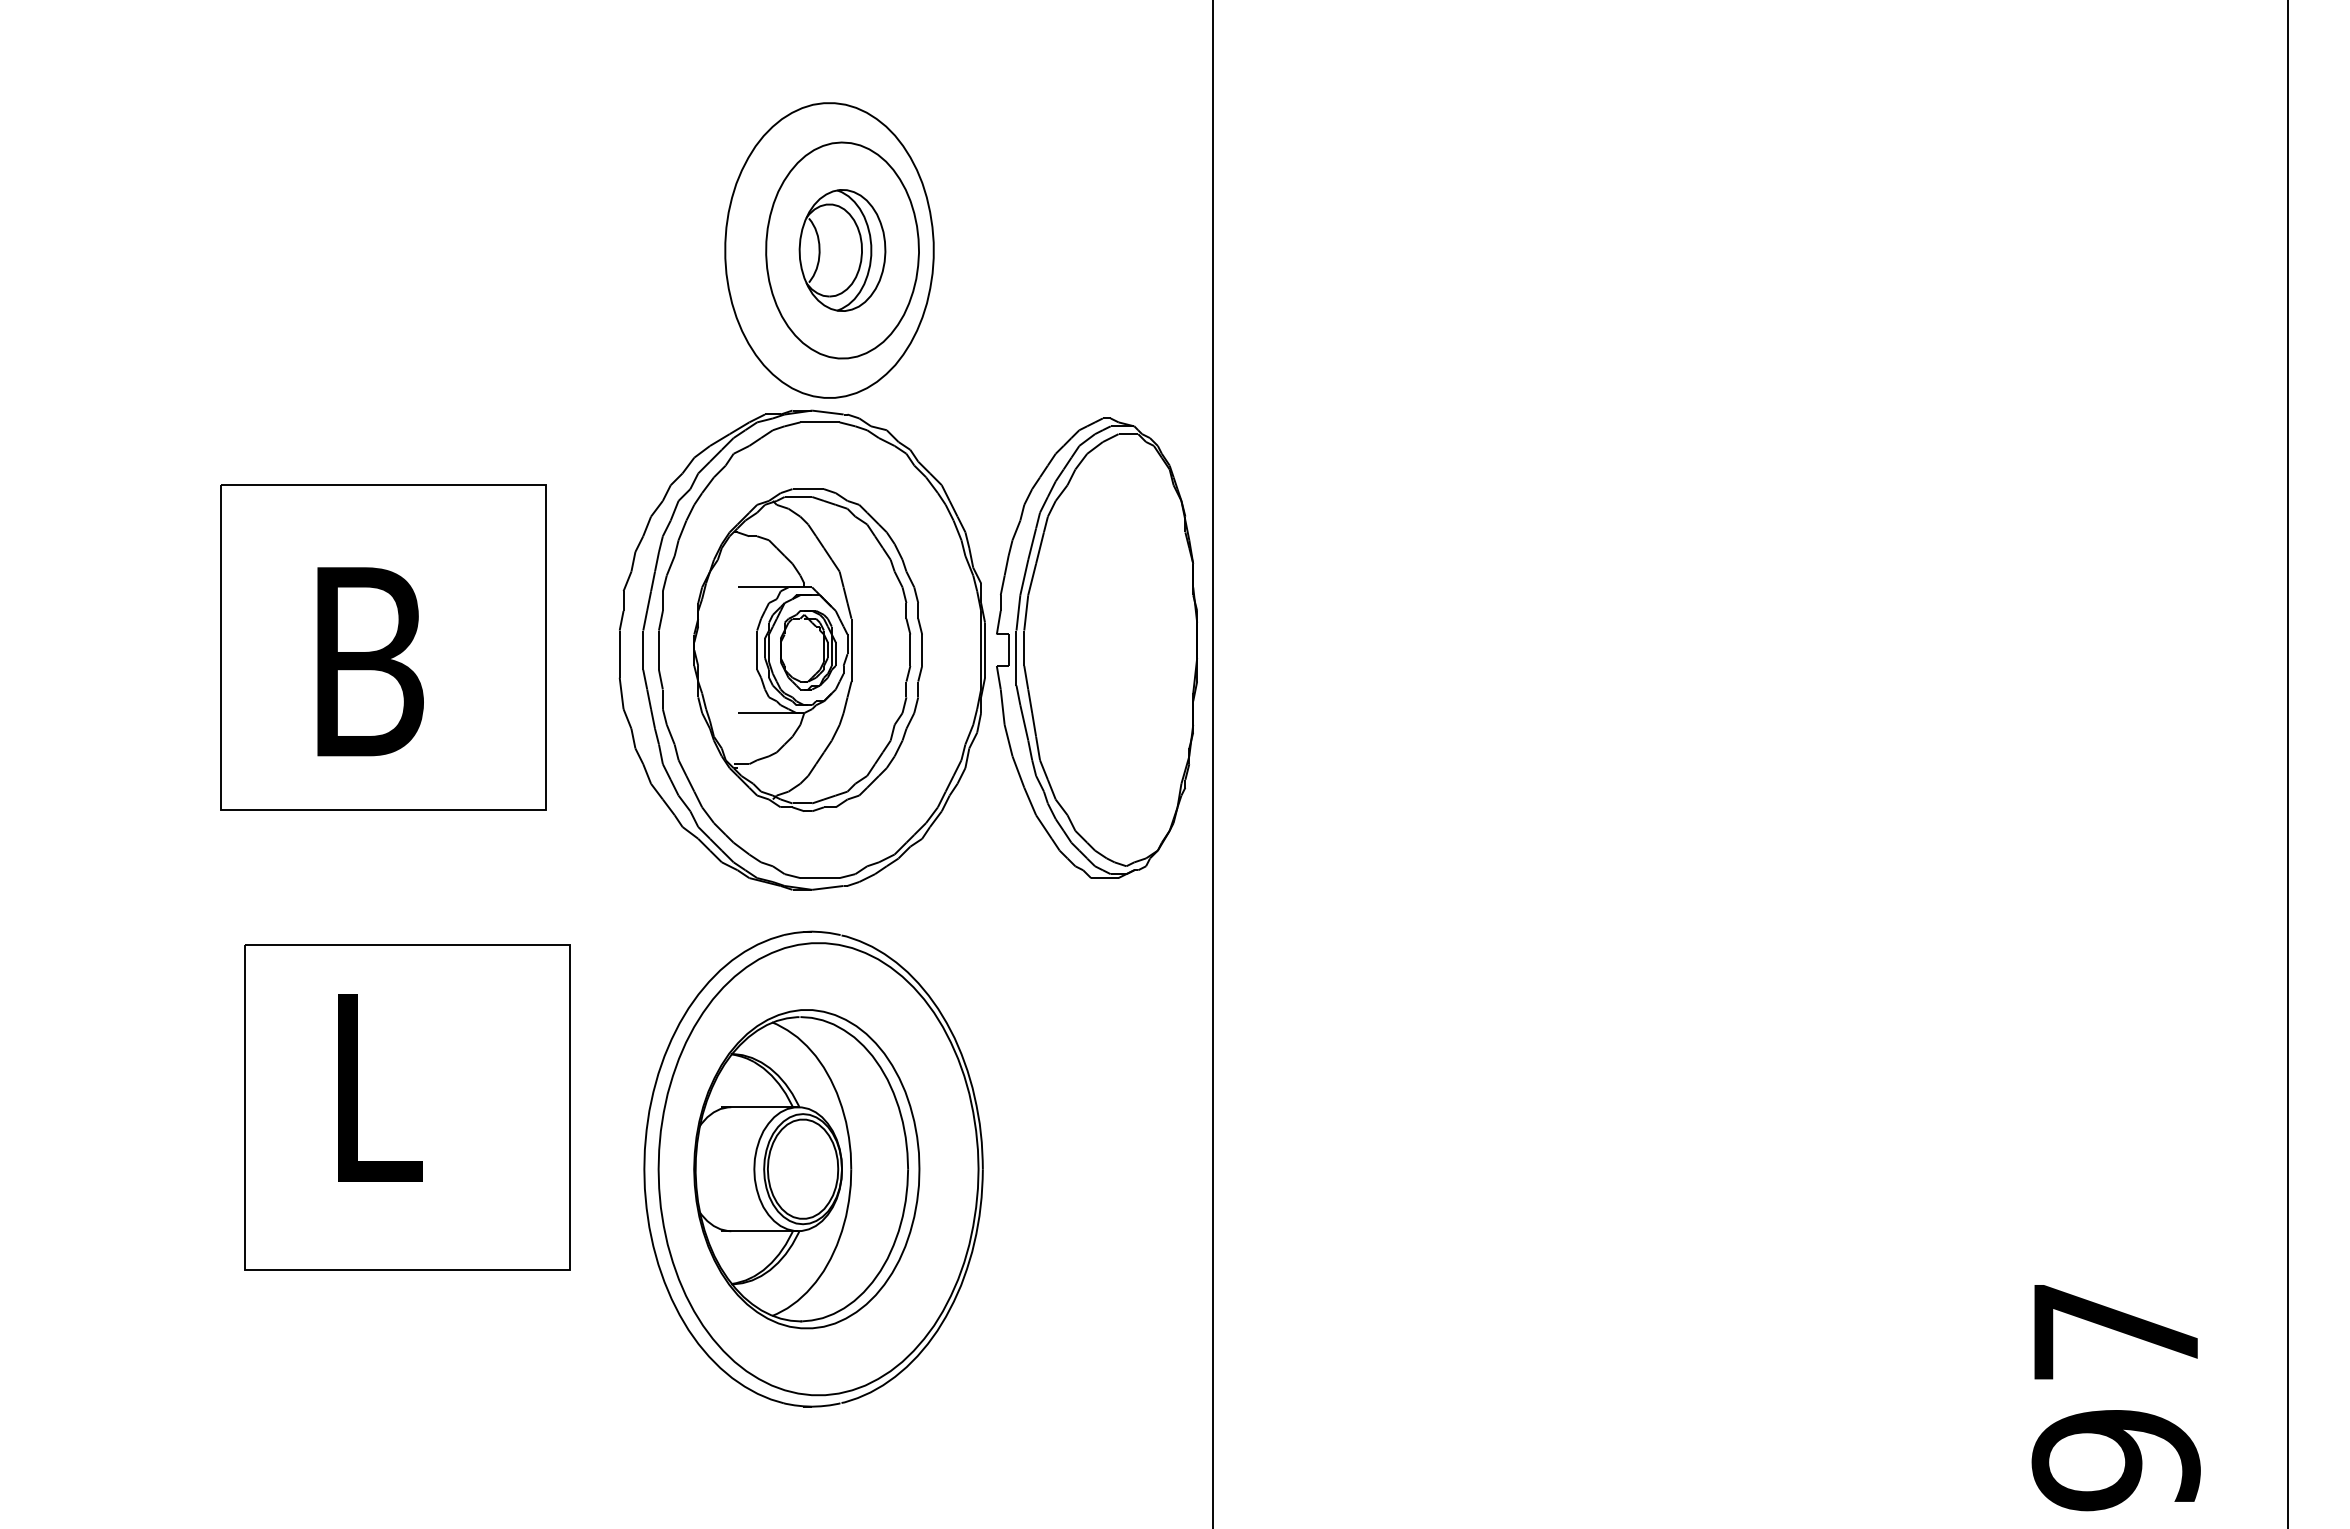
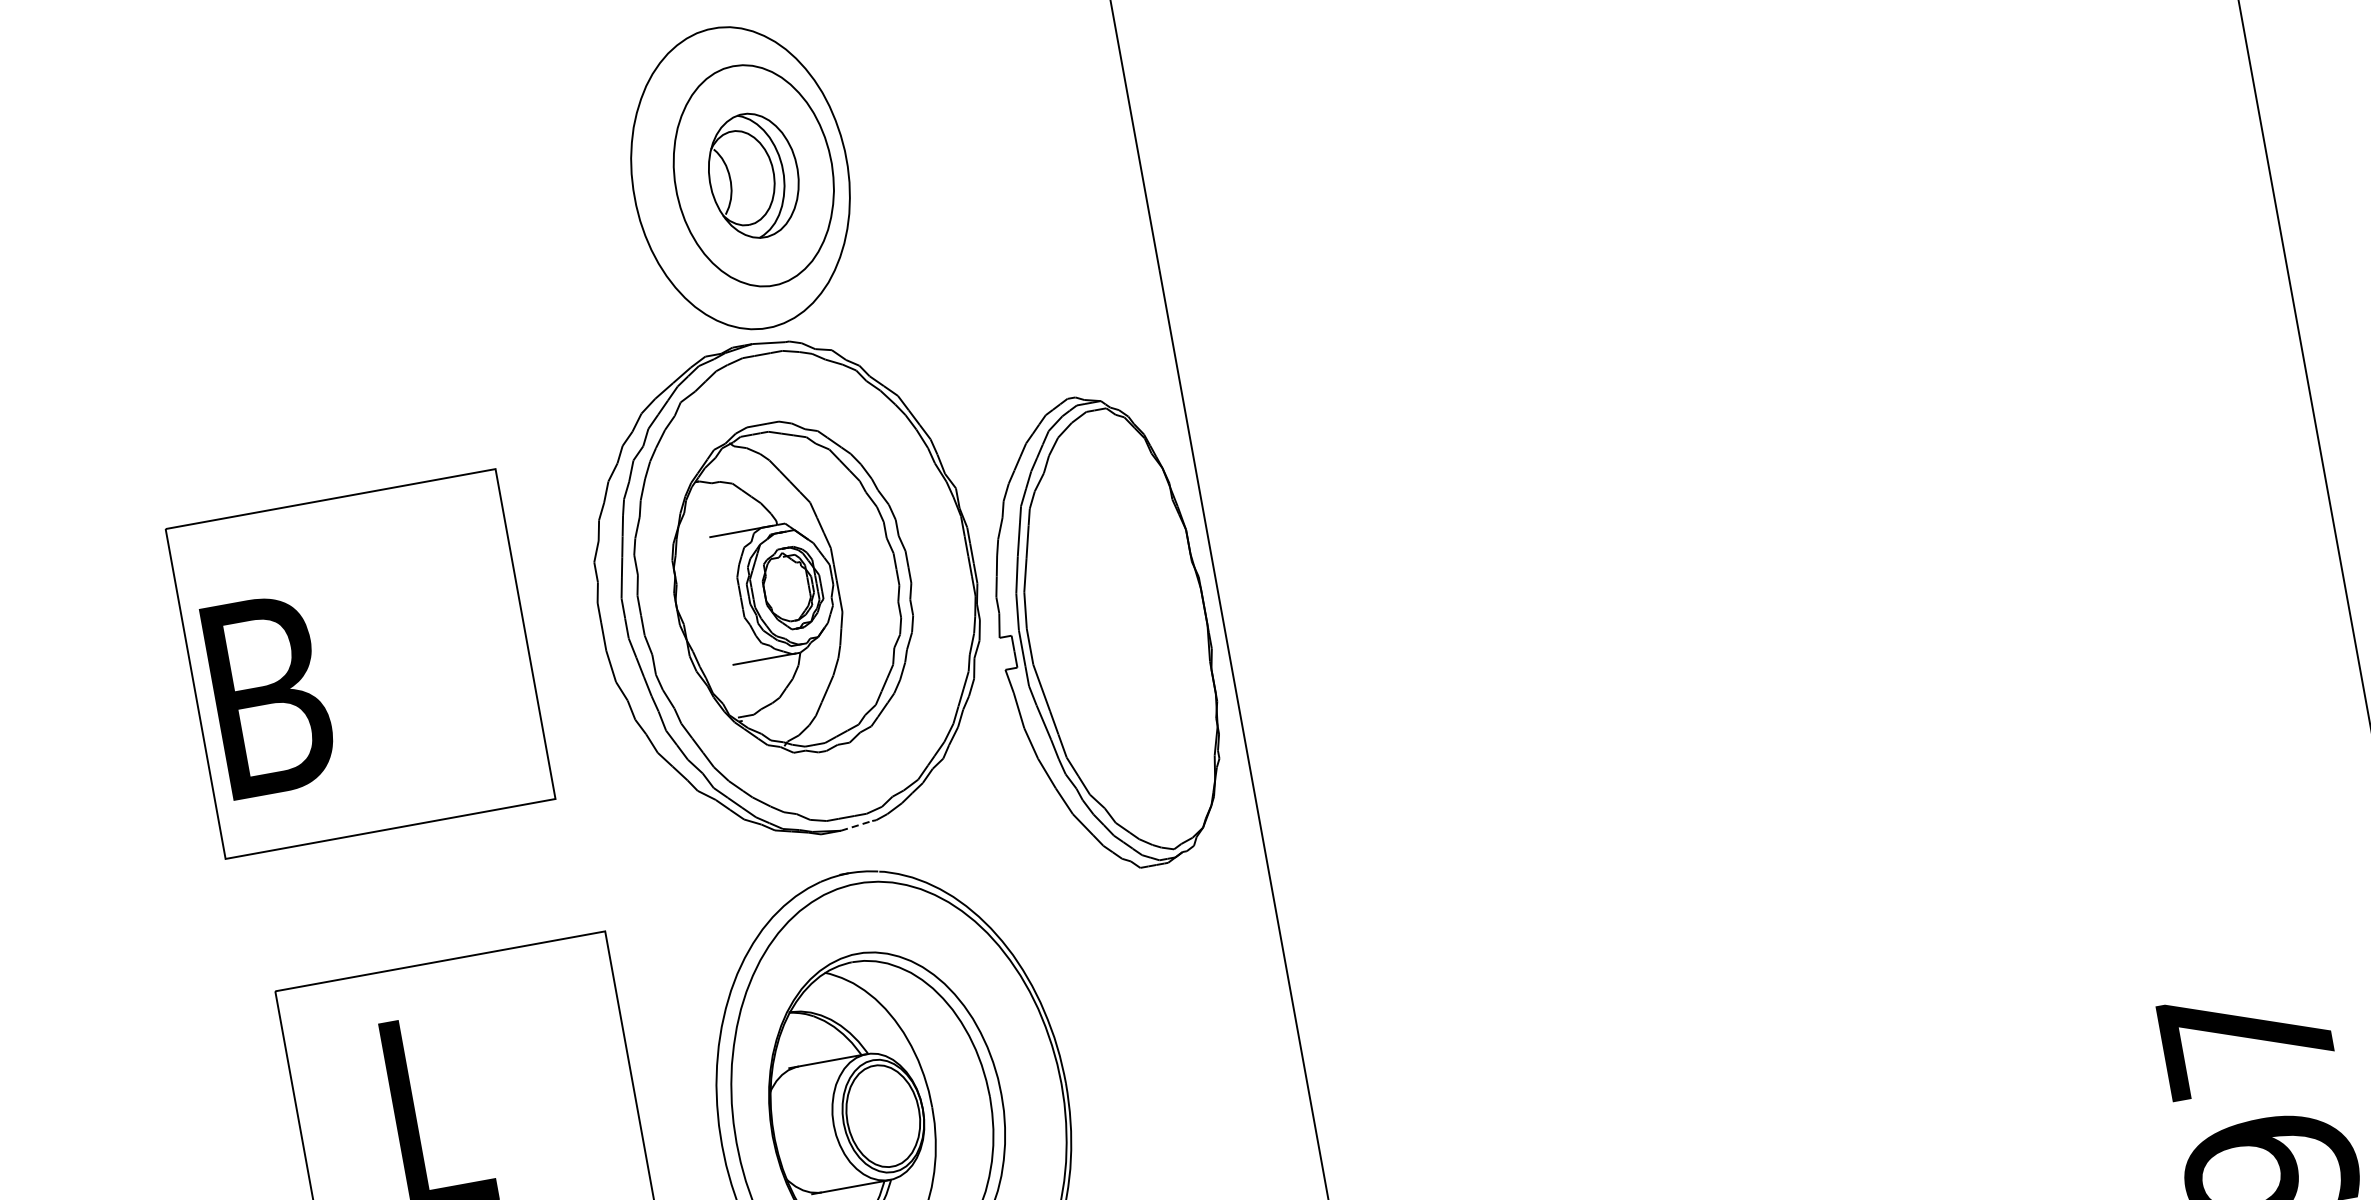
part: (1096, 647) -> (1103, 632), moved
text: (370, 661) -> (269, 694), moved
line: (827, 887) -> (856, 825), solid -> dashed

